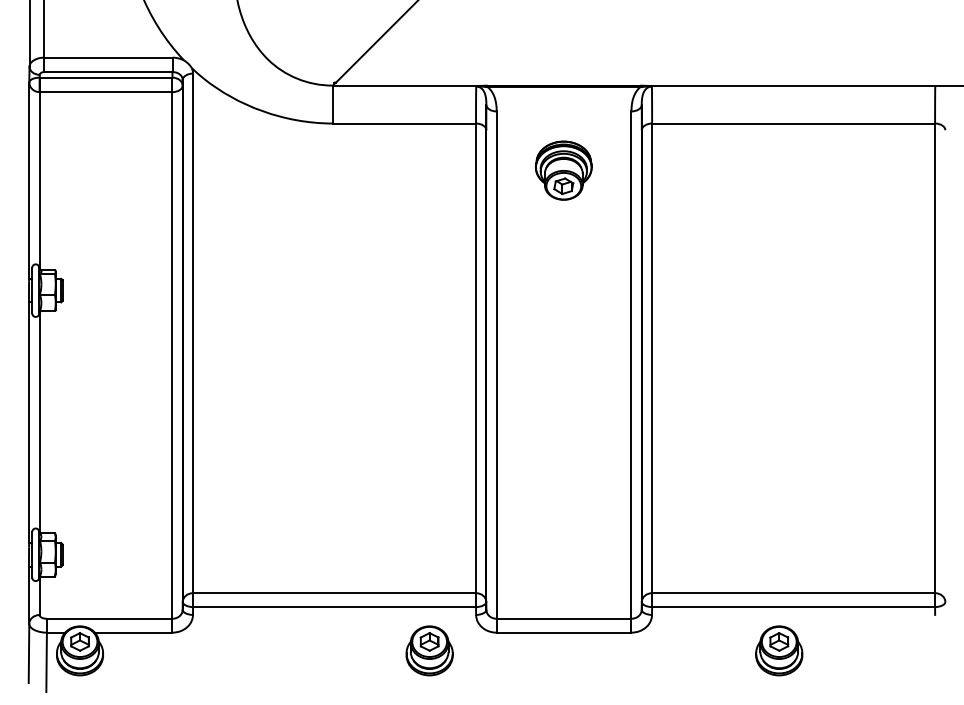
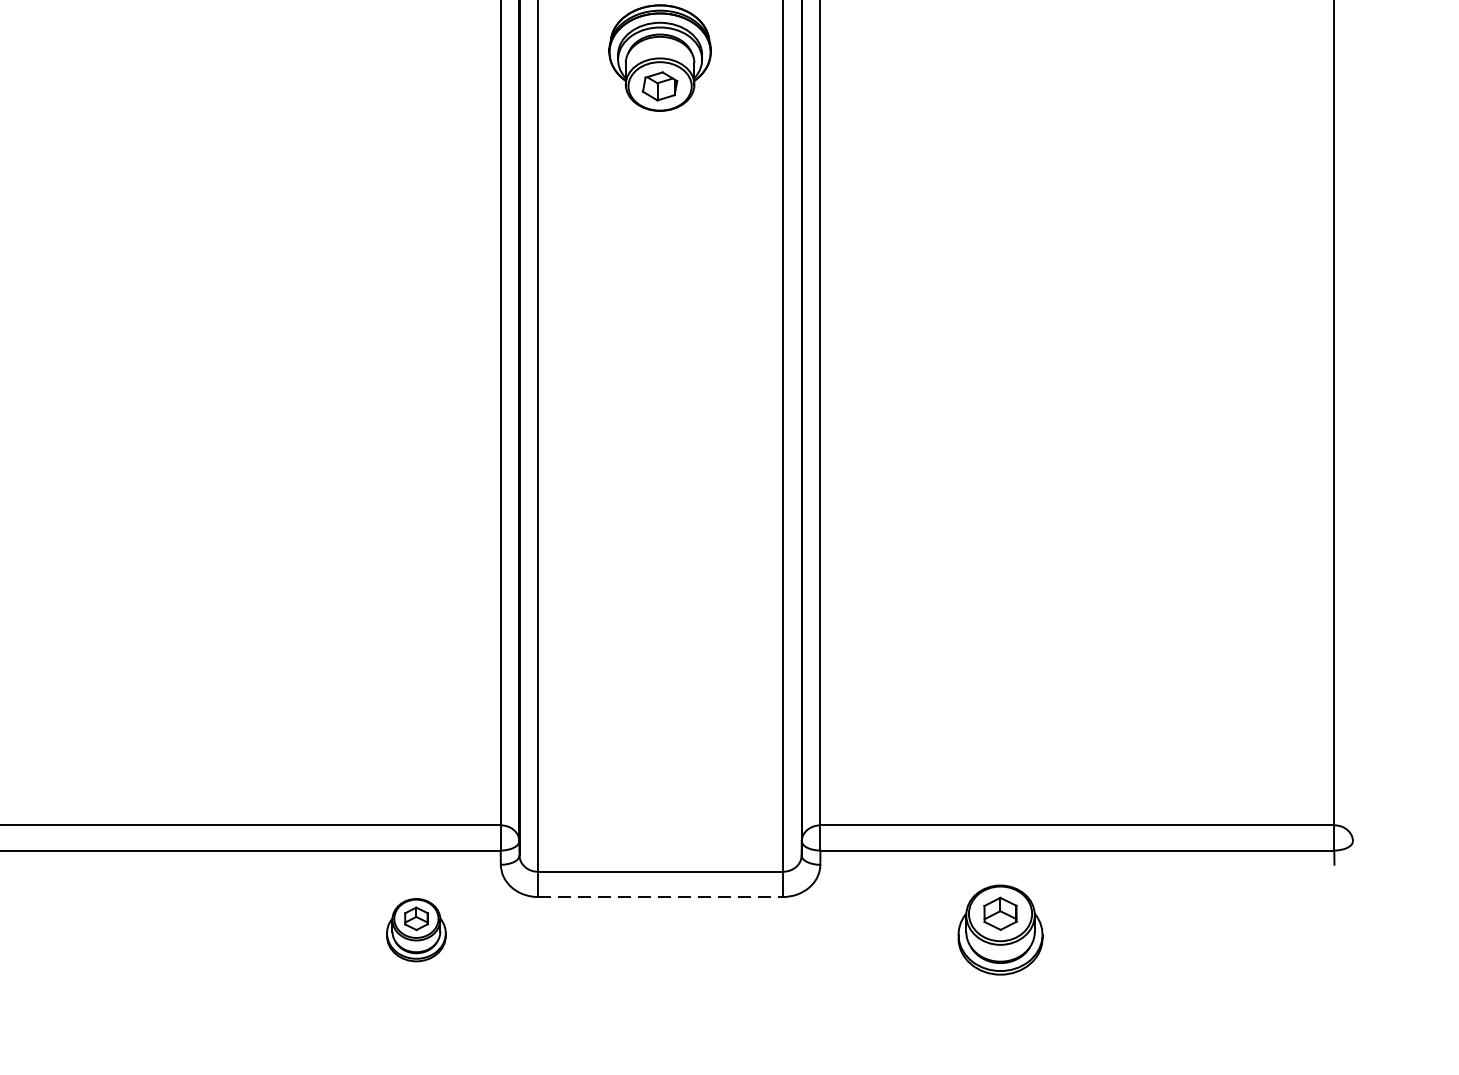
line: (564, 632) -> (661, 896), solid -> dashed
part: (429, 650) -> (416, 929), size x0.7
part: (779, 650) -> (1000, 929), moved

